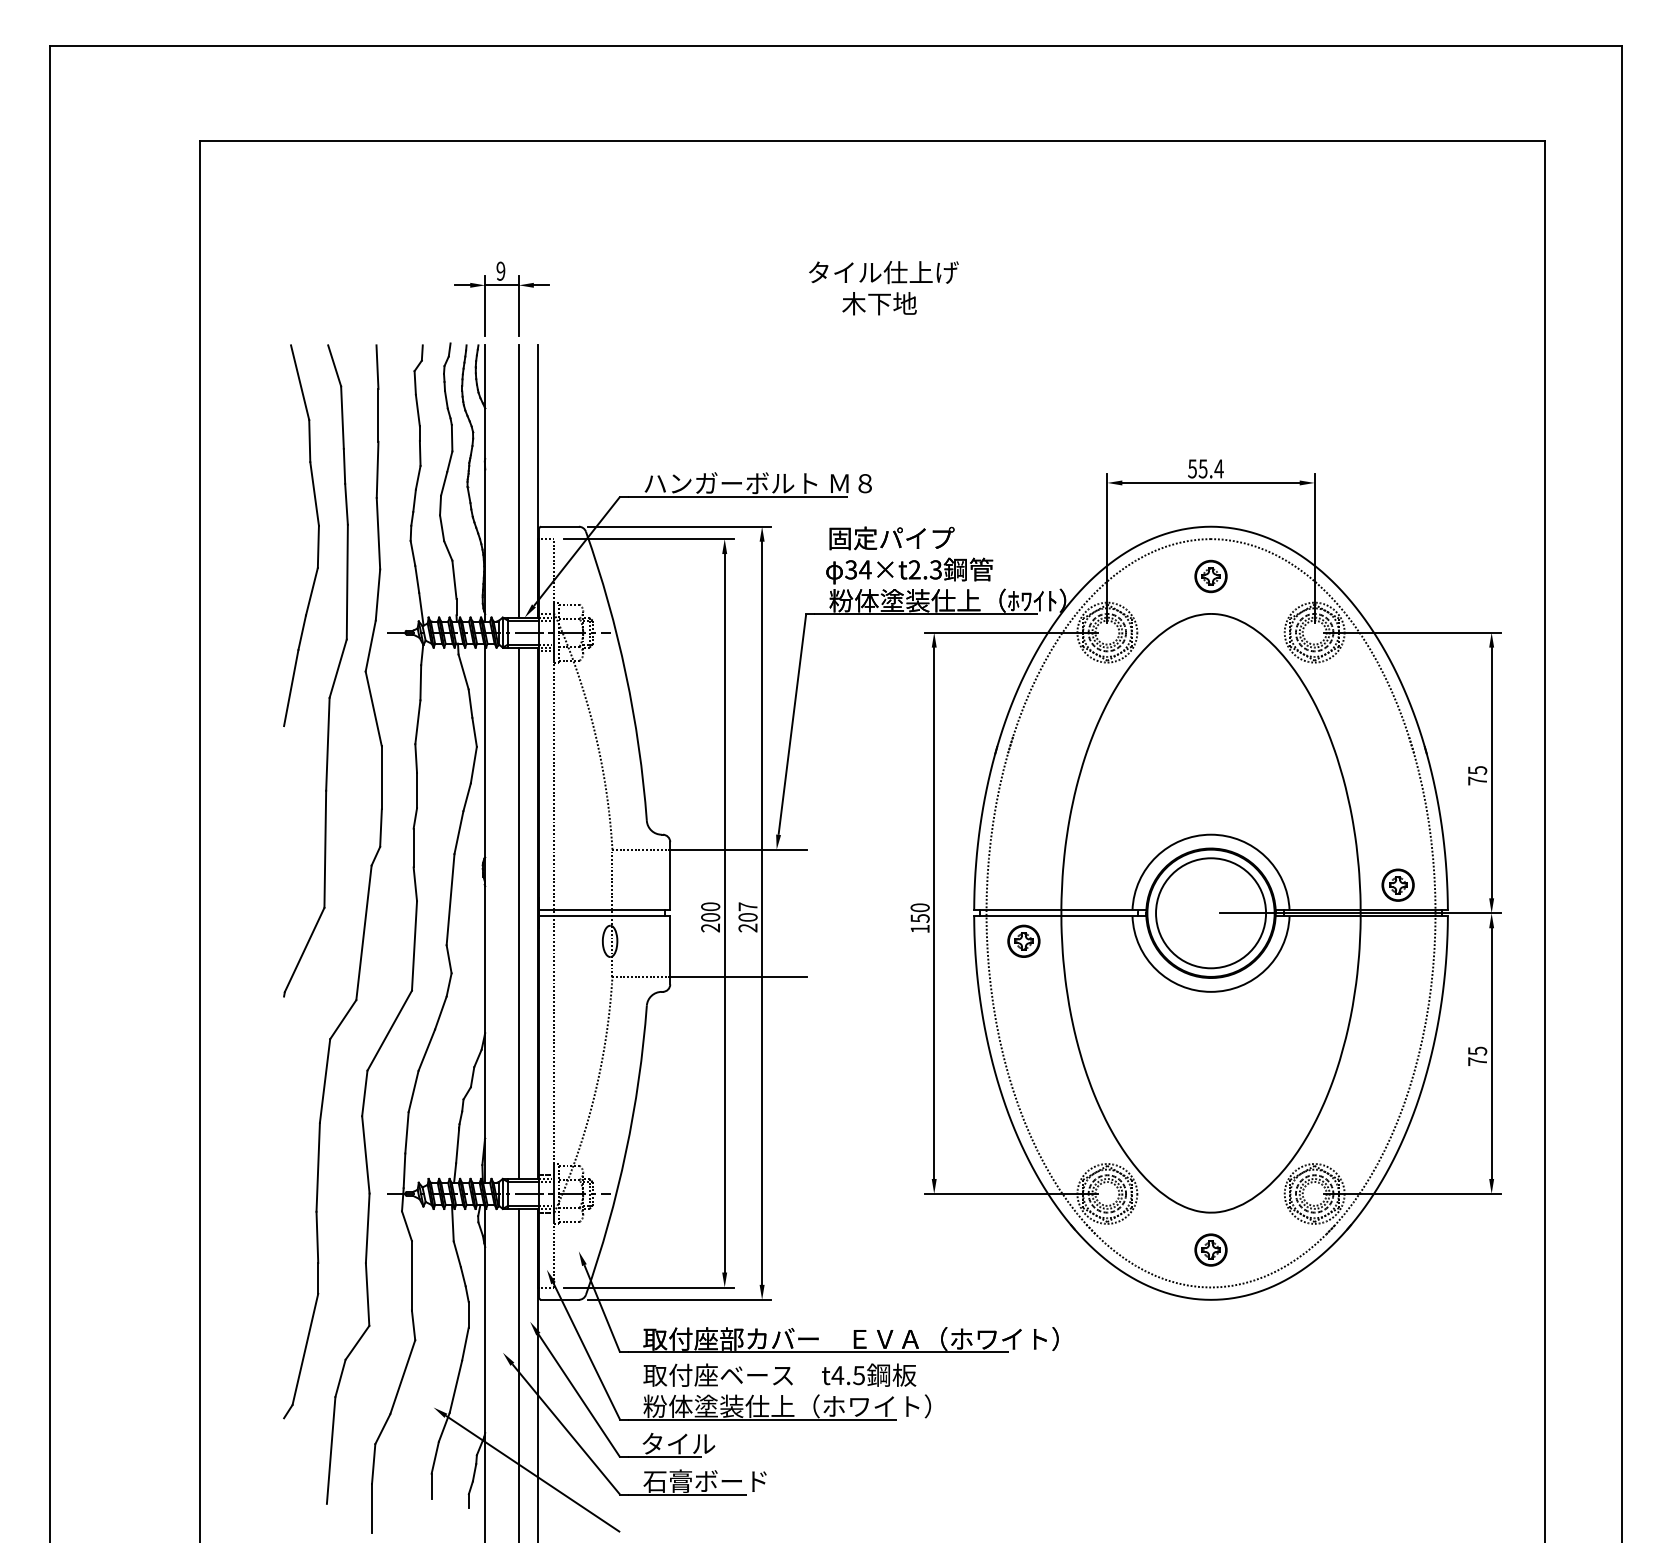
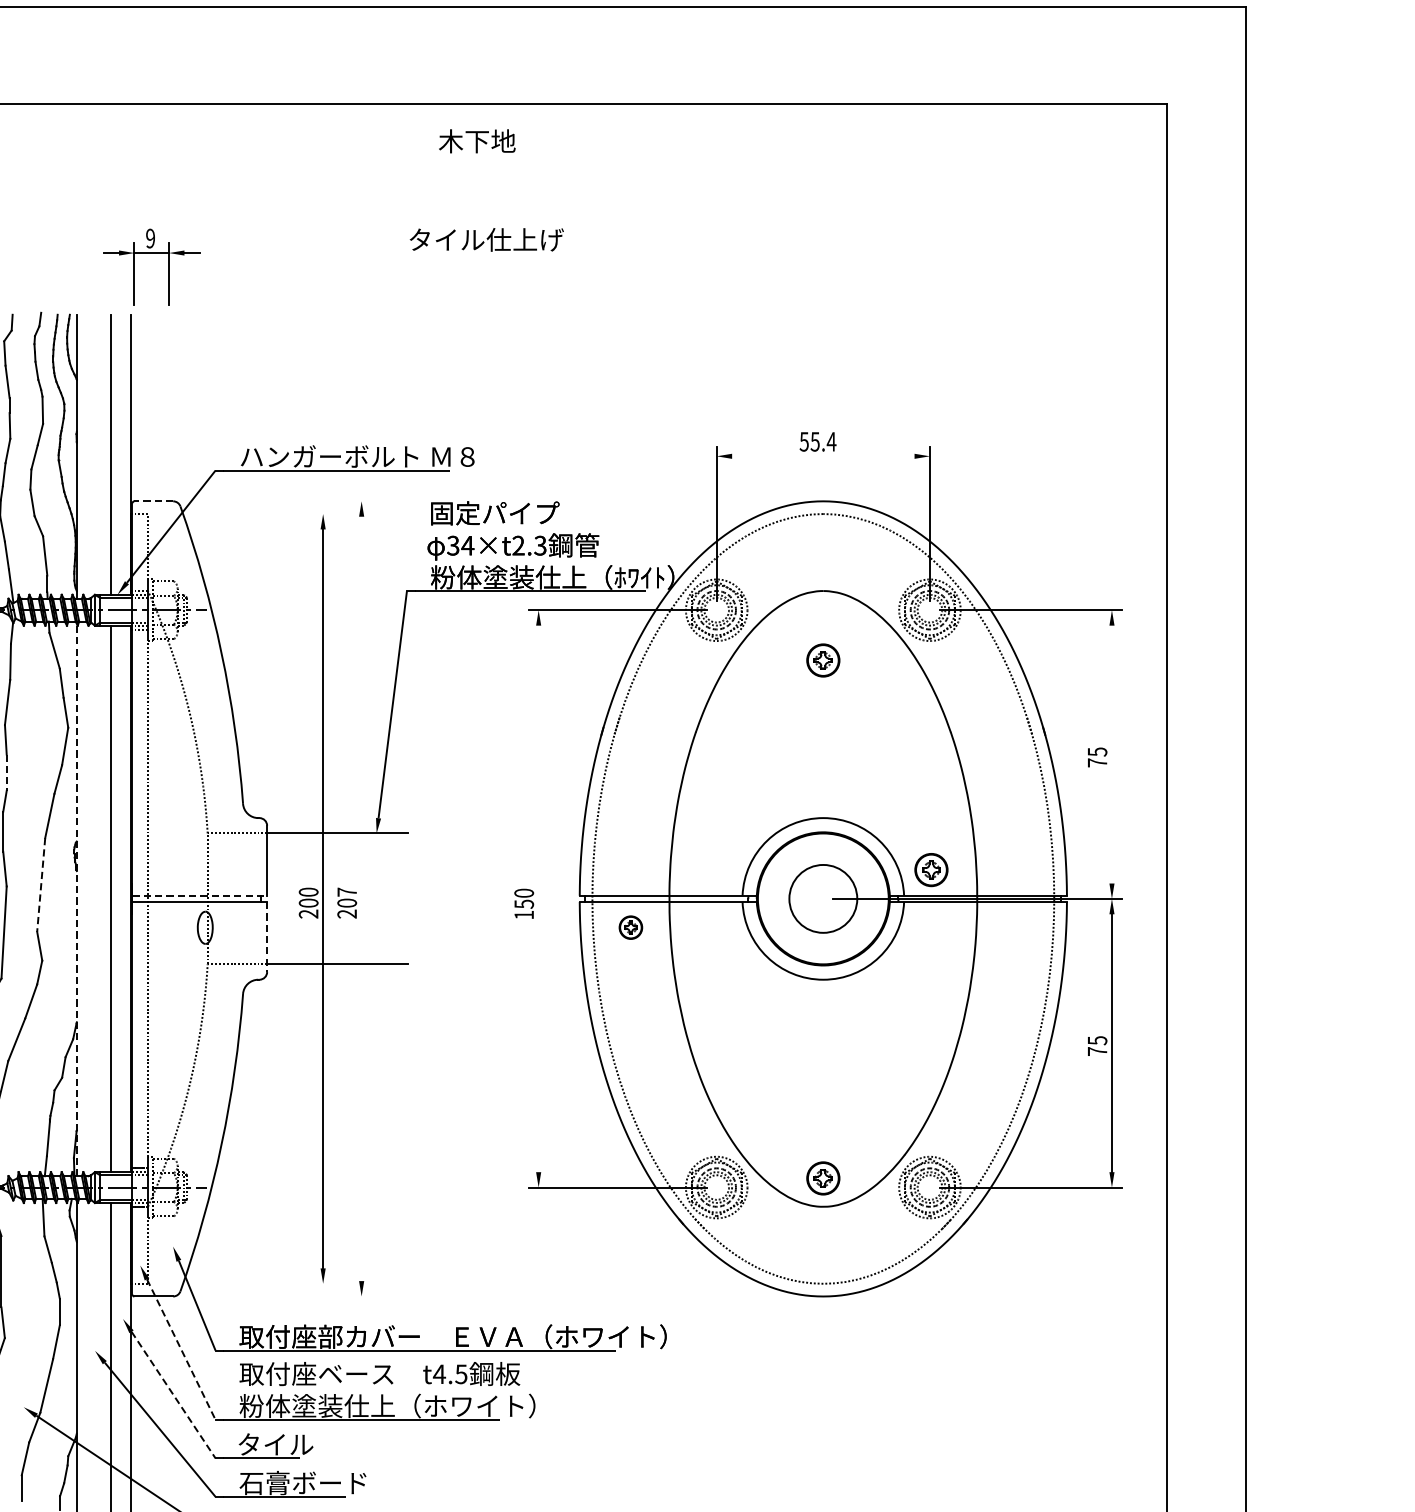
part: (501, 285) -> (151, 253), moved
text: (879, 303) -> (477, 141), moved
line: (1210, 482) -> (822, 455), removed
line: (560, 526) -> (154, 501), solid -> dashed
line: (679, 526) -> (276, 501), removed
line: (648, 539) -> (244, 514), removed
part: (1210, 576) -> (822, 660), moved
line: (1491, 772) -> (1111, 754), removed
line: (417, 790) -> (7, 772), solid -> dashed
part: (1397, 884) -> (930, 869), moved
line: (450, 899) -> (41, 884), solid -> dashed
line: (605, 910) -> (200, 896), solid -> dashed
line: (762, 912) -> (362, 898), removed
line: (934, 912) -> (538, 898), removed
circle: (1211, 913) -> (823, 899), size x0.6
line: (485, 914) -> (77, 900), solid -> dashed
part: (1023, 940) -> (630, 926), size x0.7
line: (670, 950) -> (267, 937), solid -> dashed
part: (1210, 1249) -> (822, 1177), moved
line: (648, 1287) -> (244, 1283), removed
line: (679, 1299) -> (276, 1296), removed
line: (587, 1351) -> (182, 1349), solid -> dashed
line: (579, 1395) -> (173, 1394), solid -> dashed

